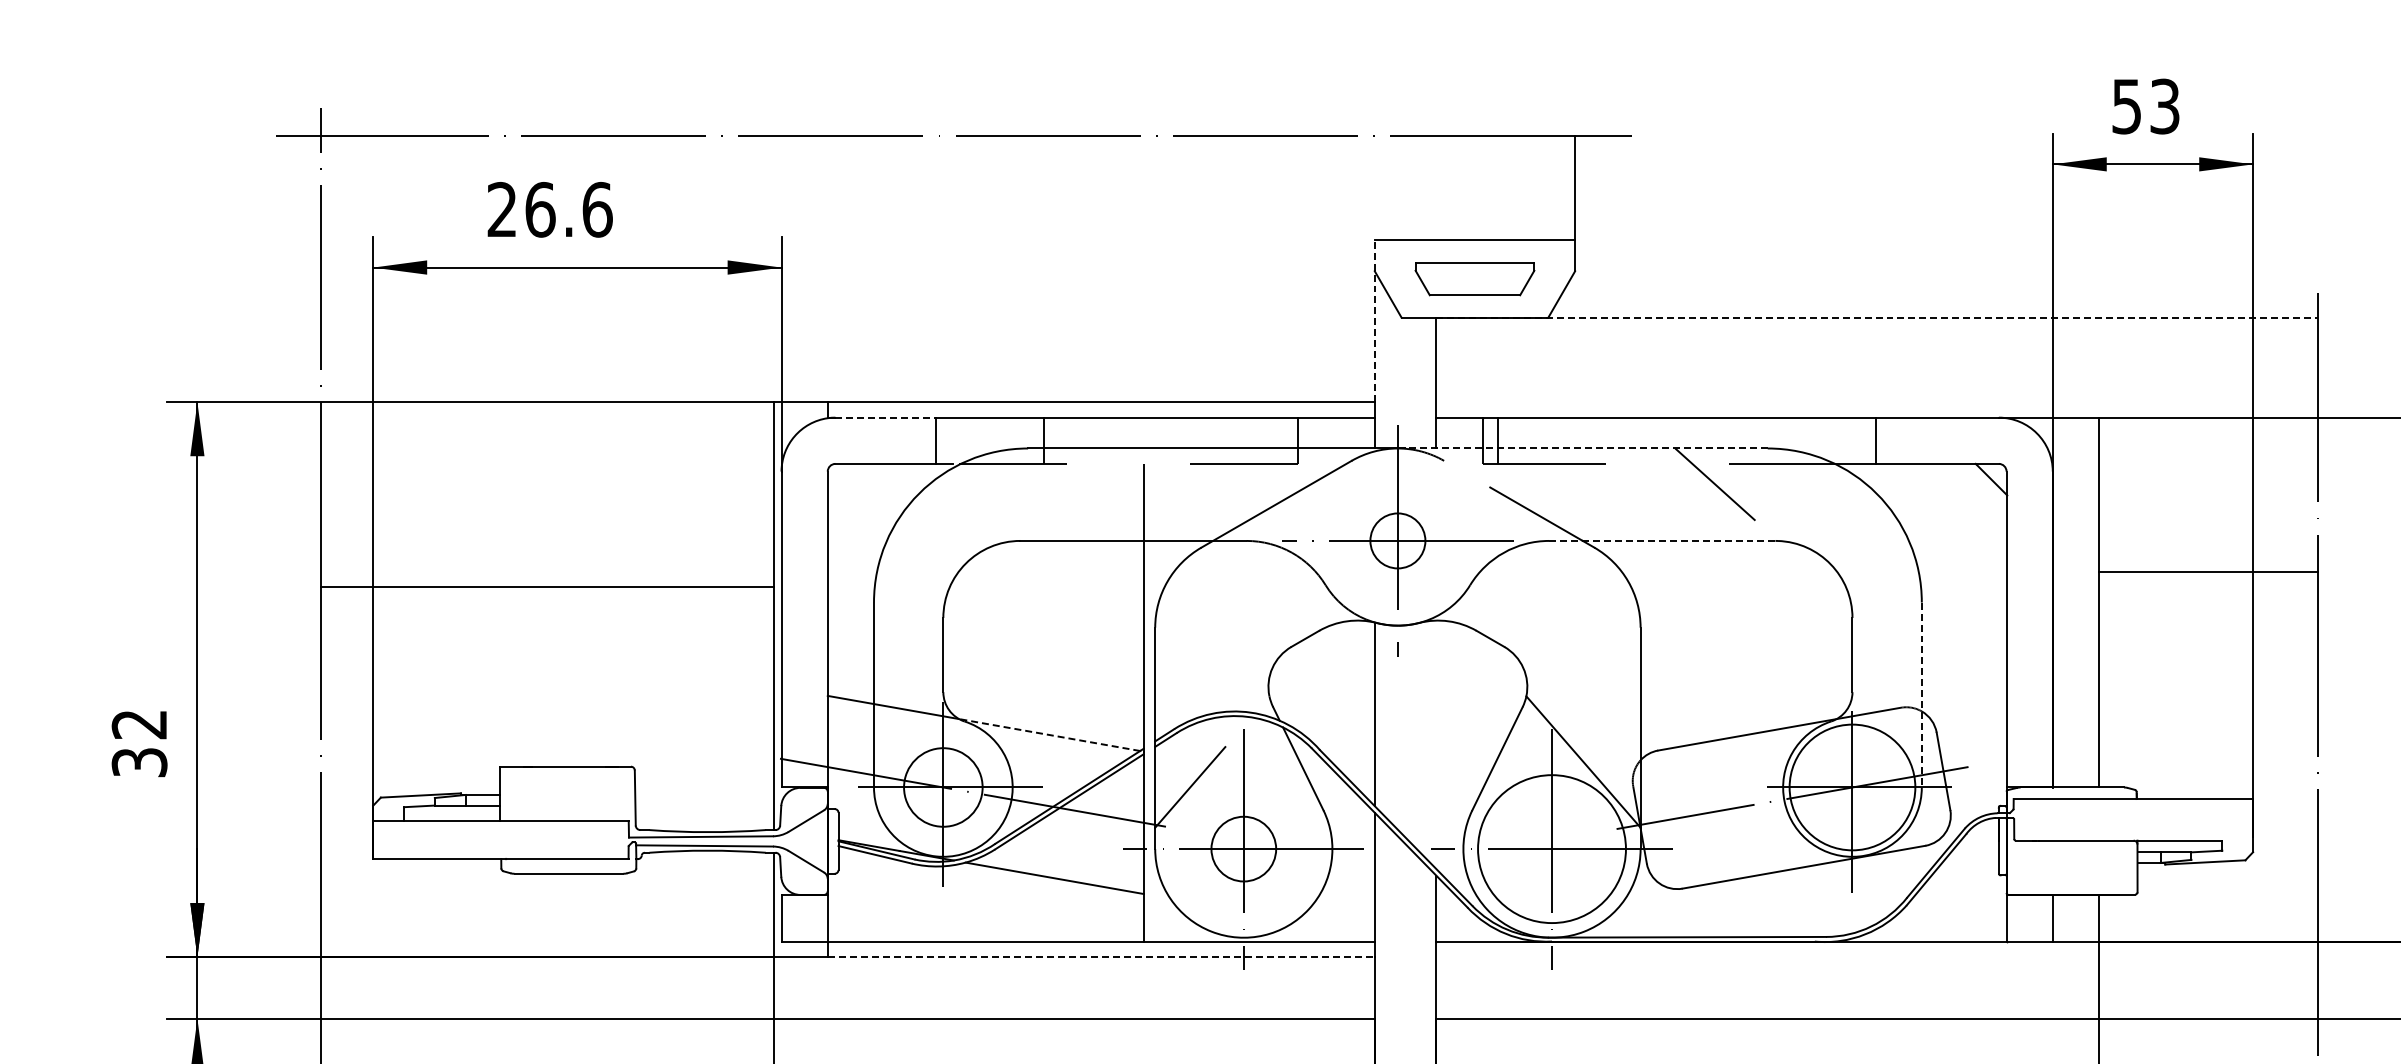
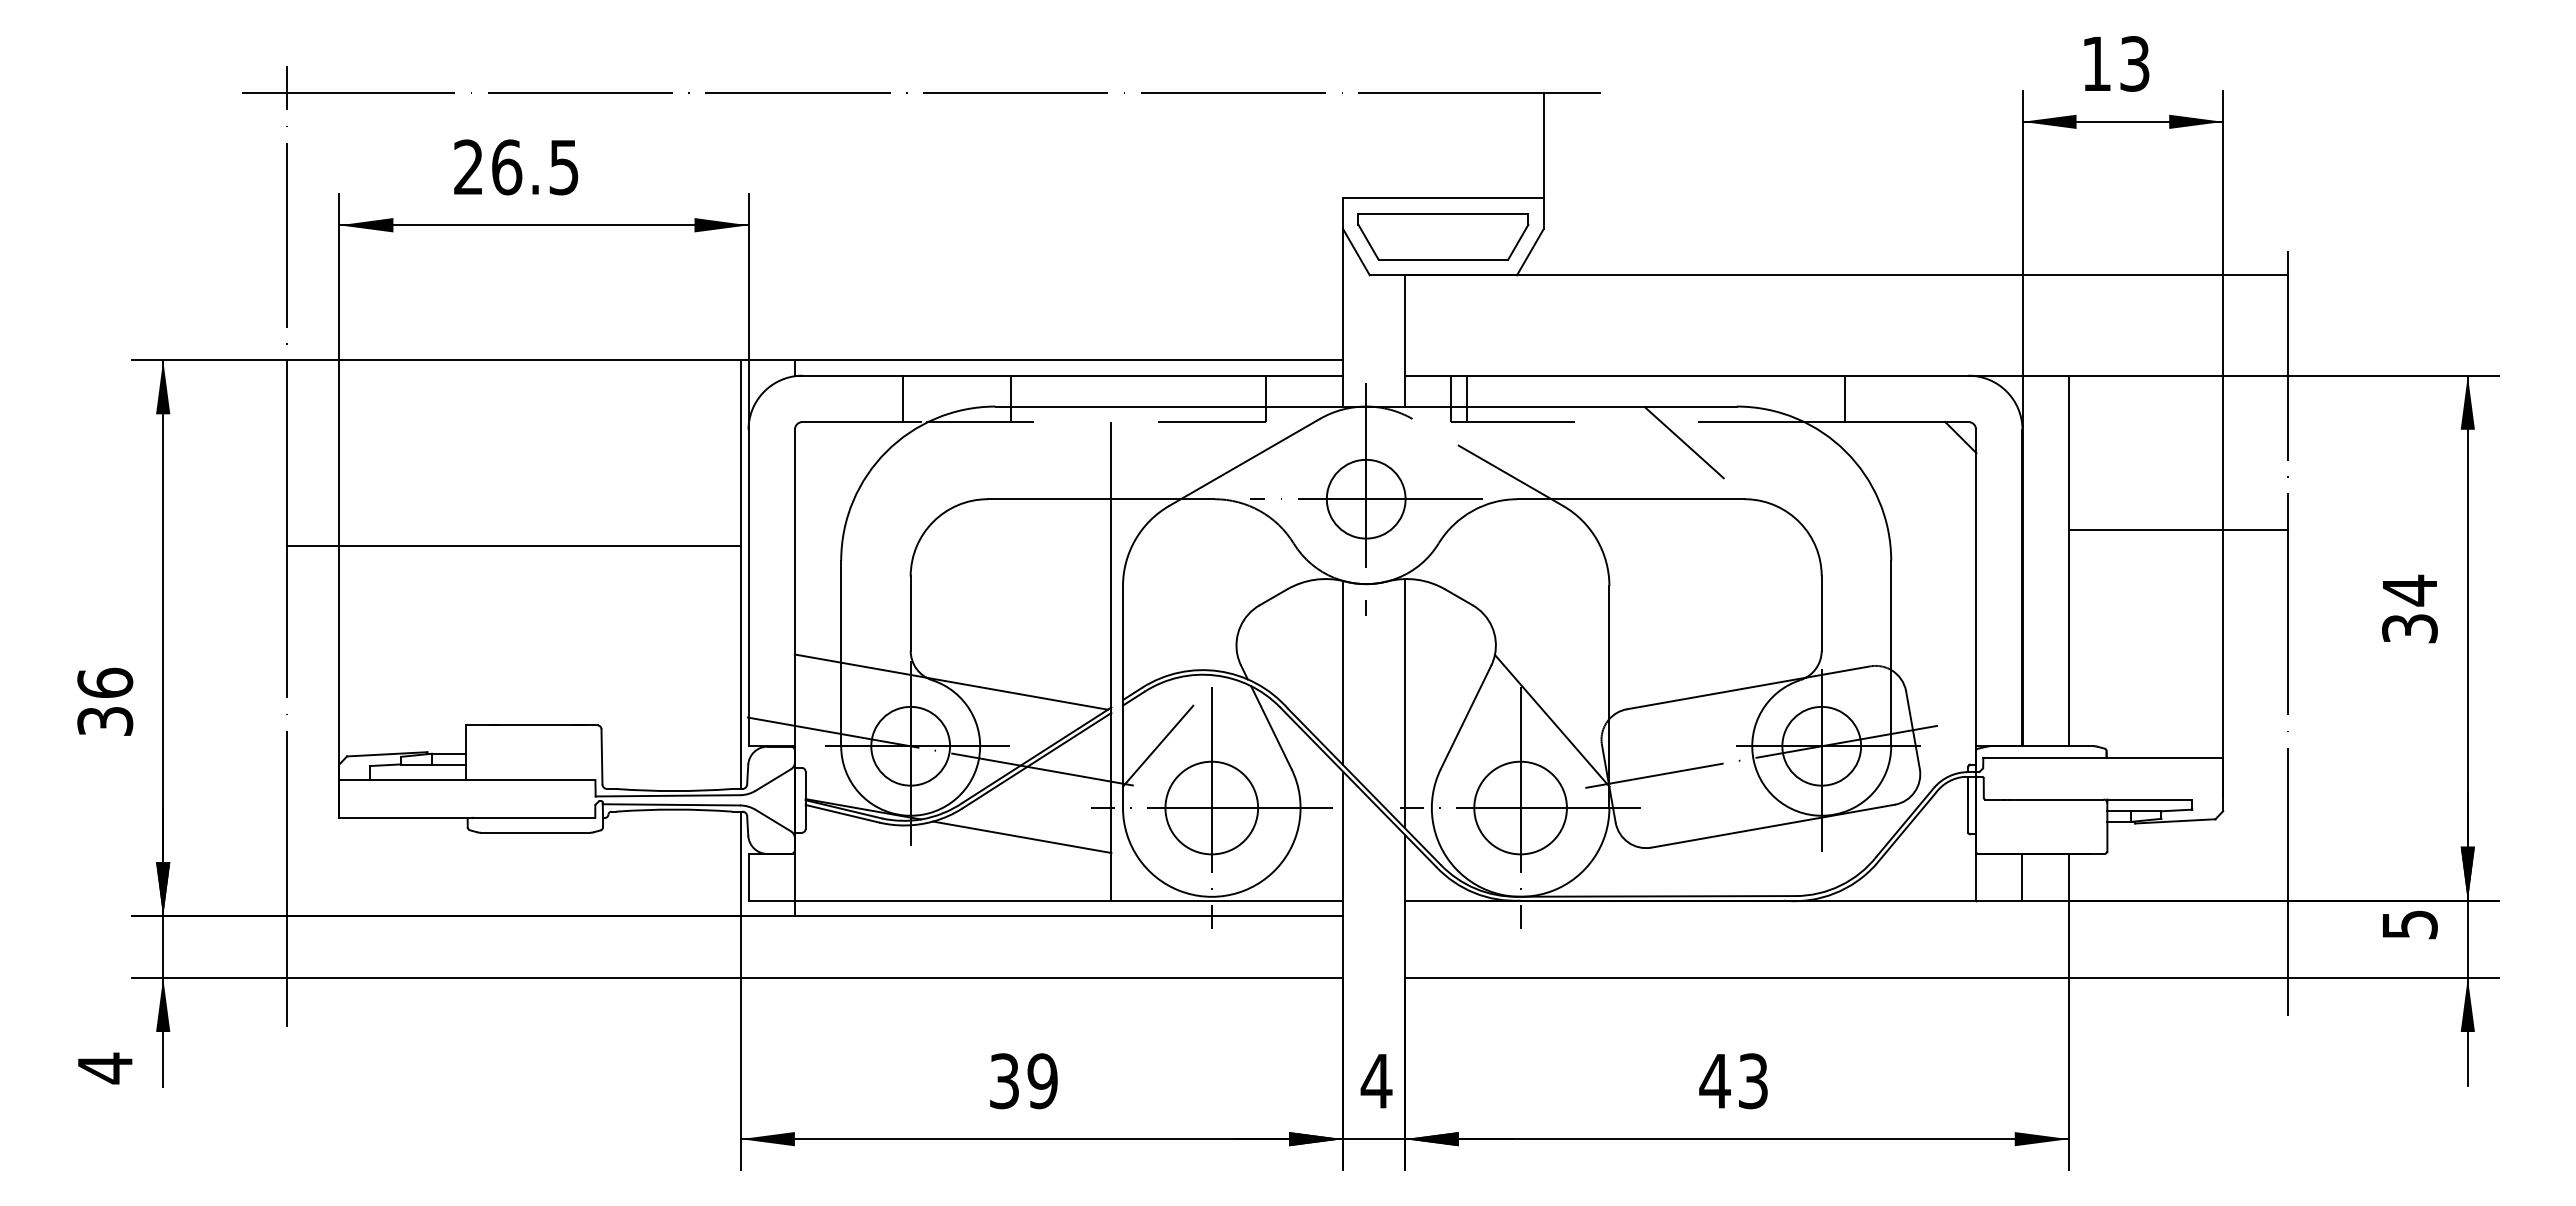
text: (2126, 107) -> (2096, 64), 53 -> 13
text: (597, 209) -> (564, 167), 26.6 -> 26.5
part: (1475, 278) -> (1443, 236), size x1.43
line: (1877, 317) -> (1846, 275), dashed -> solid
line: (1375, 320) -> (1343, 278), dashed -> solid
line: (886, 417) -> (853, 375), dashed -> solid
line: (1582, 448) -> (1551, 406), dashed -> solid
circle: (1397, 540) -> (1365, 498), size x1.43
line: (1661, 541) -> (1630, 499), dashed -> solid
line: (1922, 694) -> (1891, 653), dashed -> solid
text: (139, 723) -> (105, 682), 32 -> 36
line: (1048, 734) -> (1016, 693), dashed -> solid
line: (1436, 744) -> (1404, 703), added
circle: (1852, 786) -> (1821, 745), size x0.62
circle: (1243, 848) -> (1211, 807), size x1.43
circle: (1551, 848) -> (1520, 807), size x0.62
line: (1101, 957) -> (1069, 916), dashed -> solid

